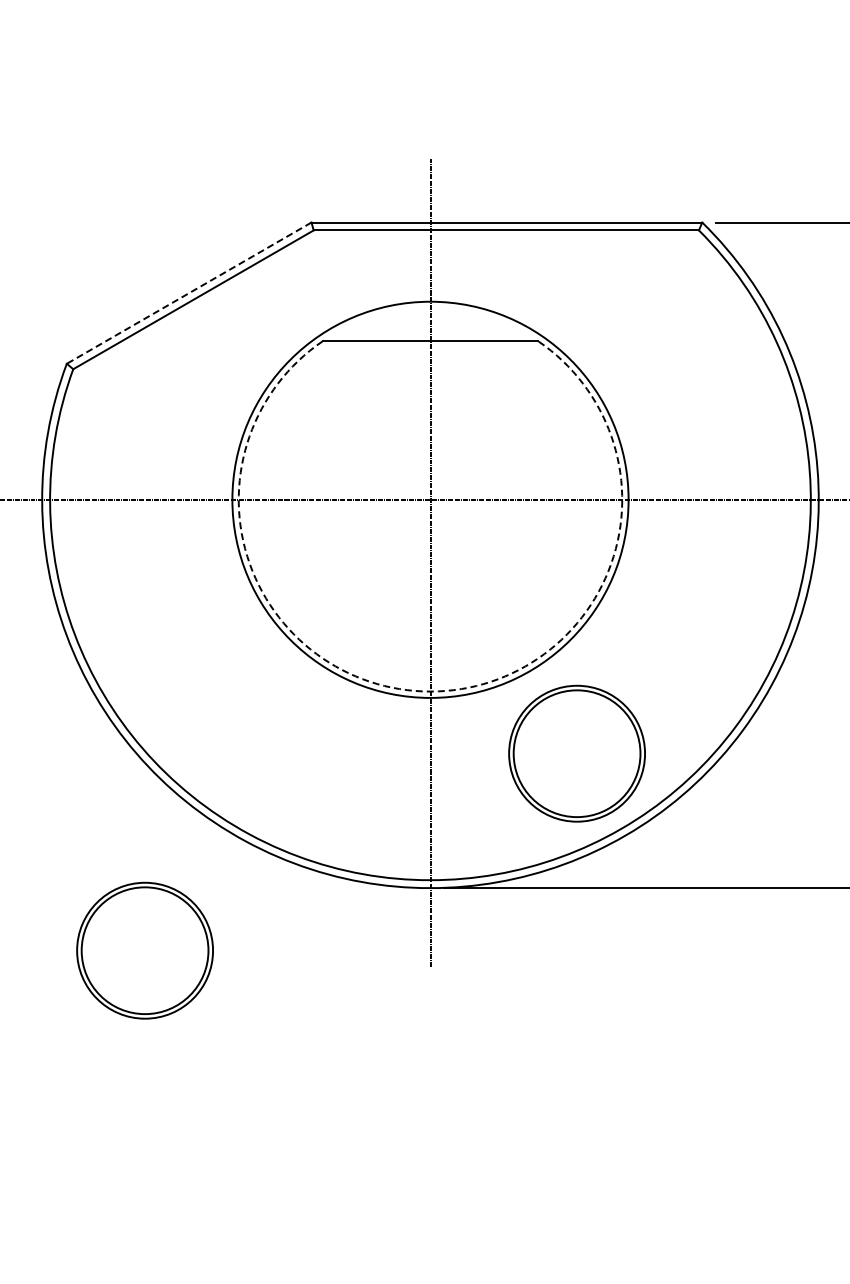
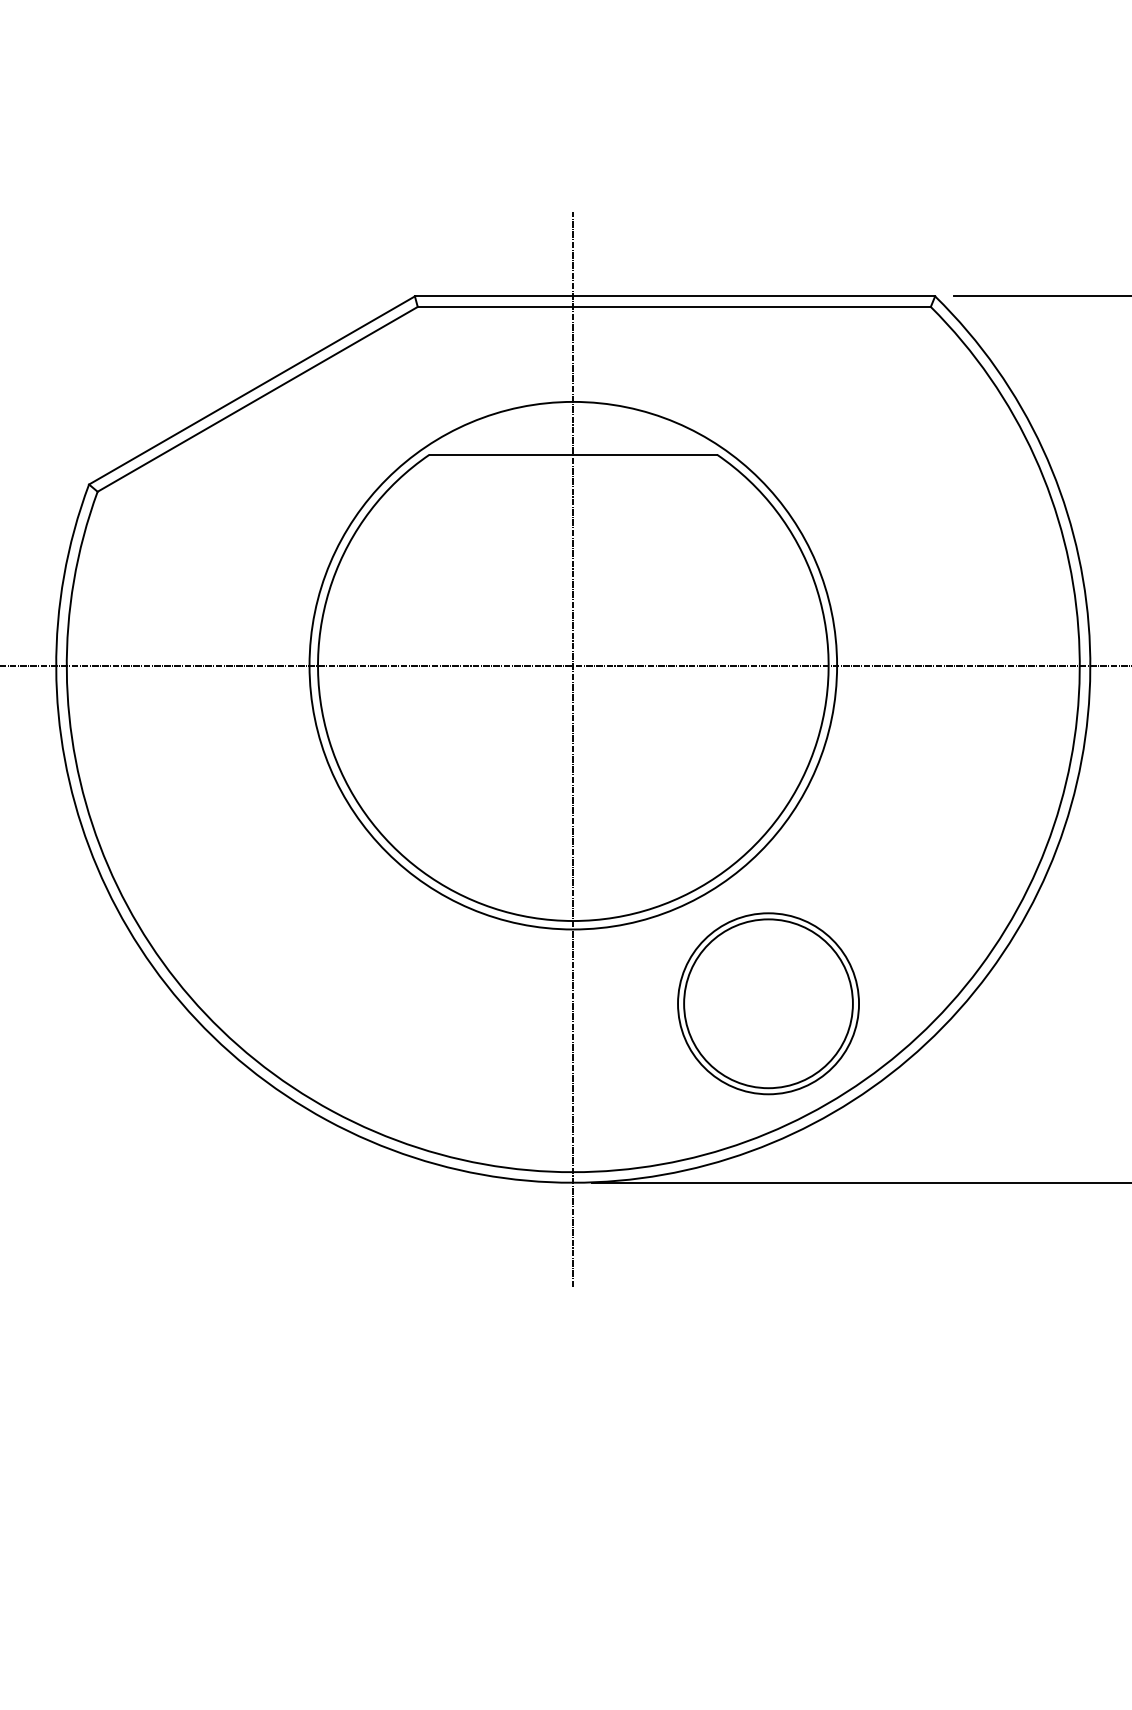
line: (188, 293) -> (251, 390), dashed -> solid
arc: (430, 691) -> (573, 920), dashed -> solid
part: (144, 950) -> (192, 1265), removed

